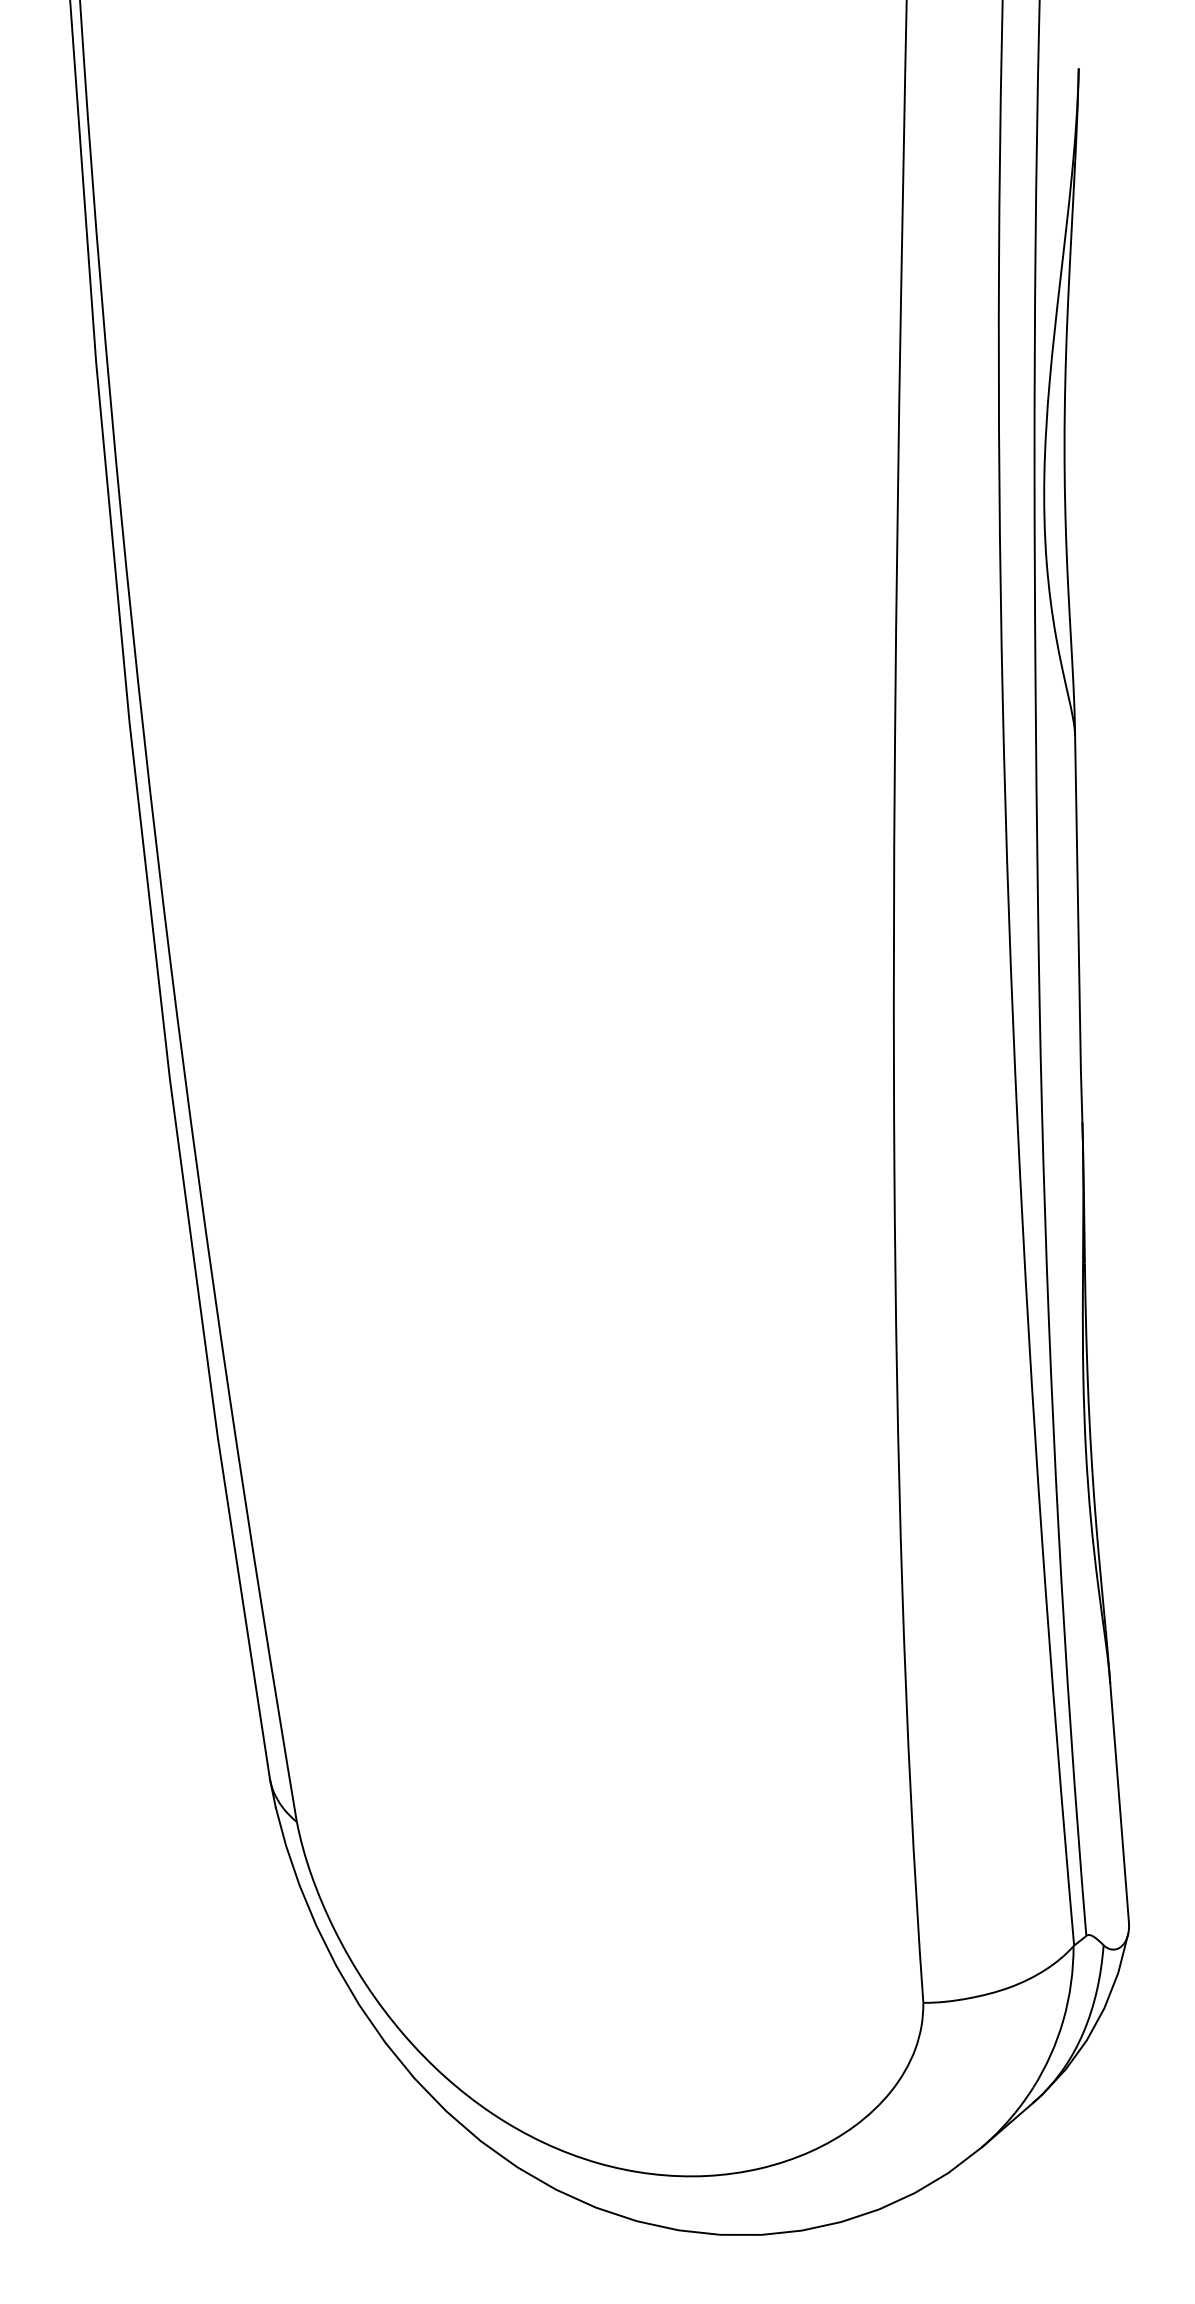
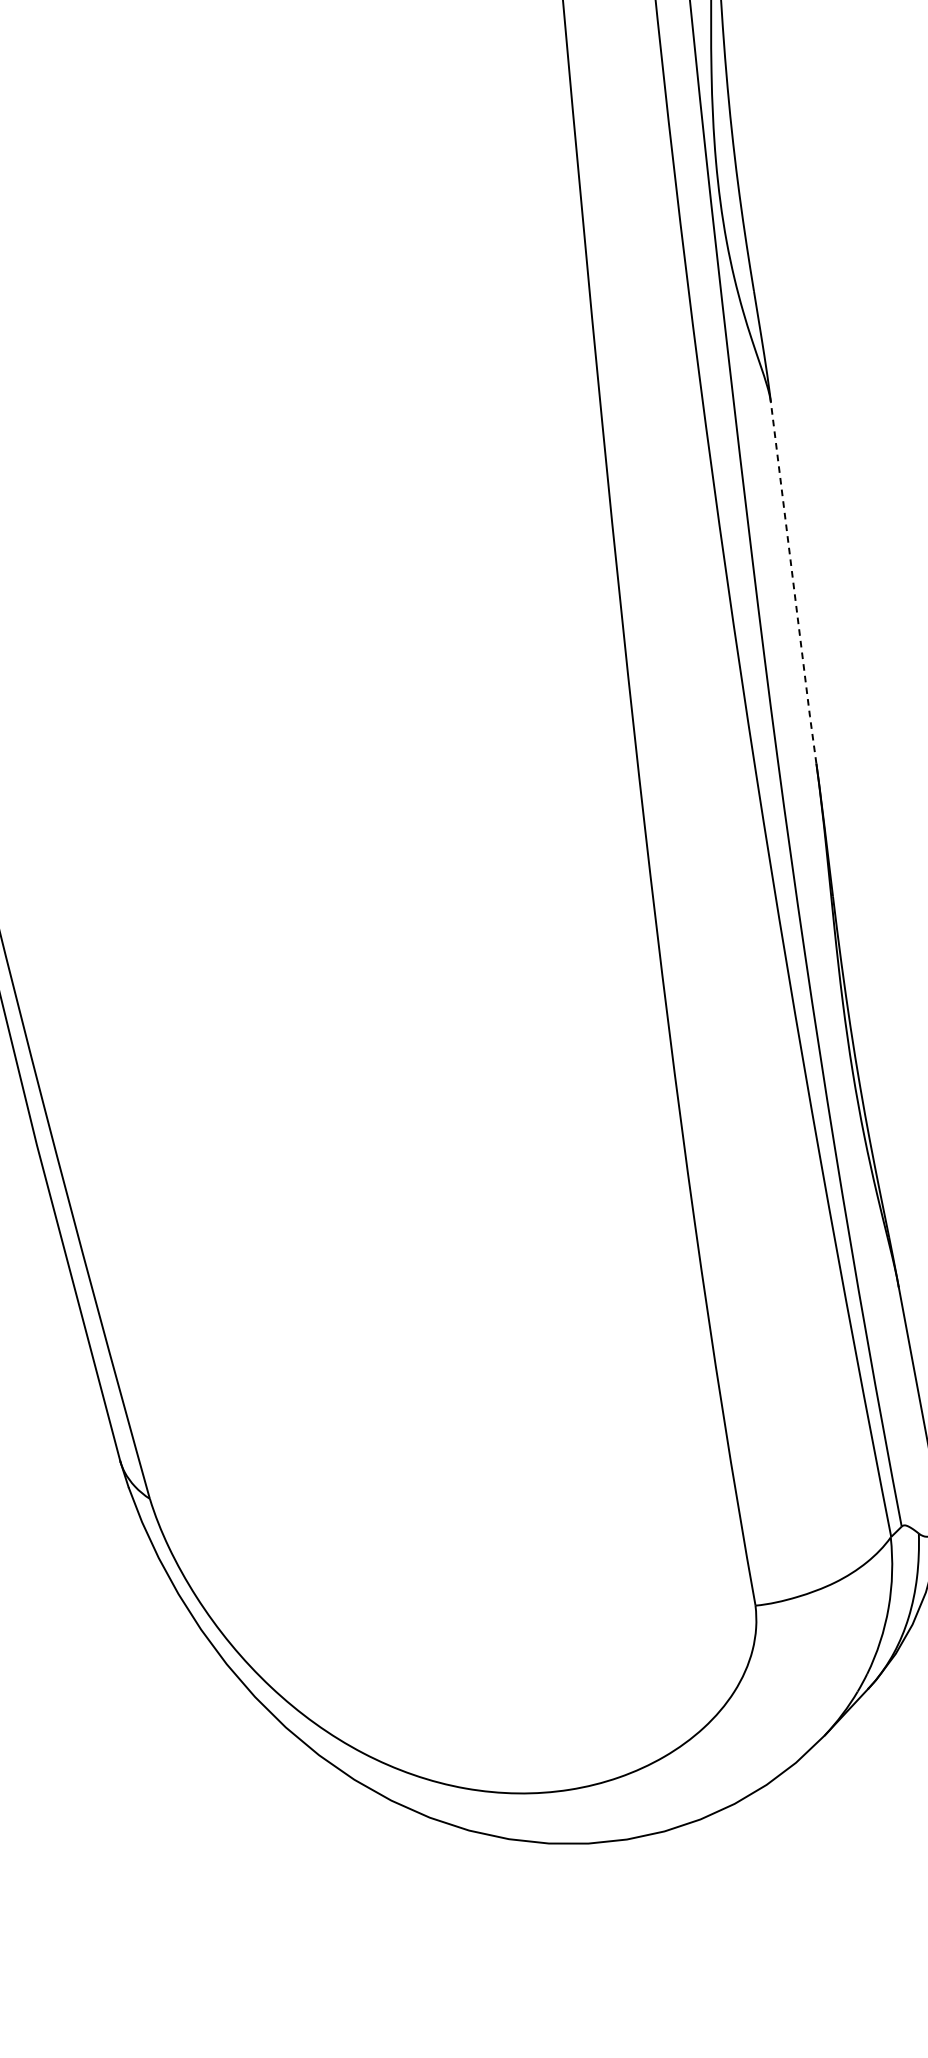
line: (1078, 929) -> (793, 583), solid -> dashed

